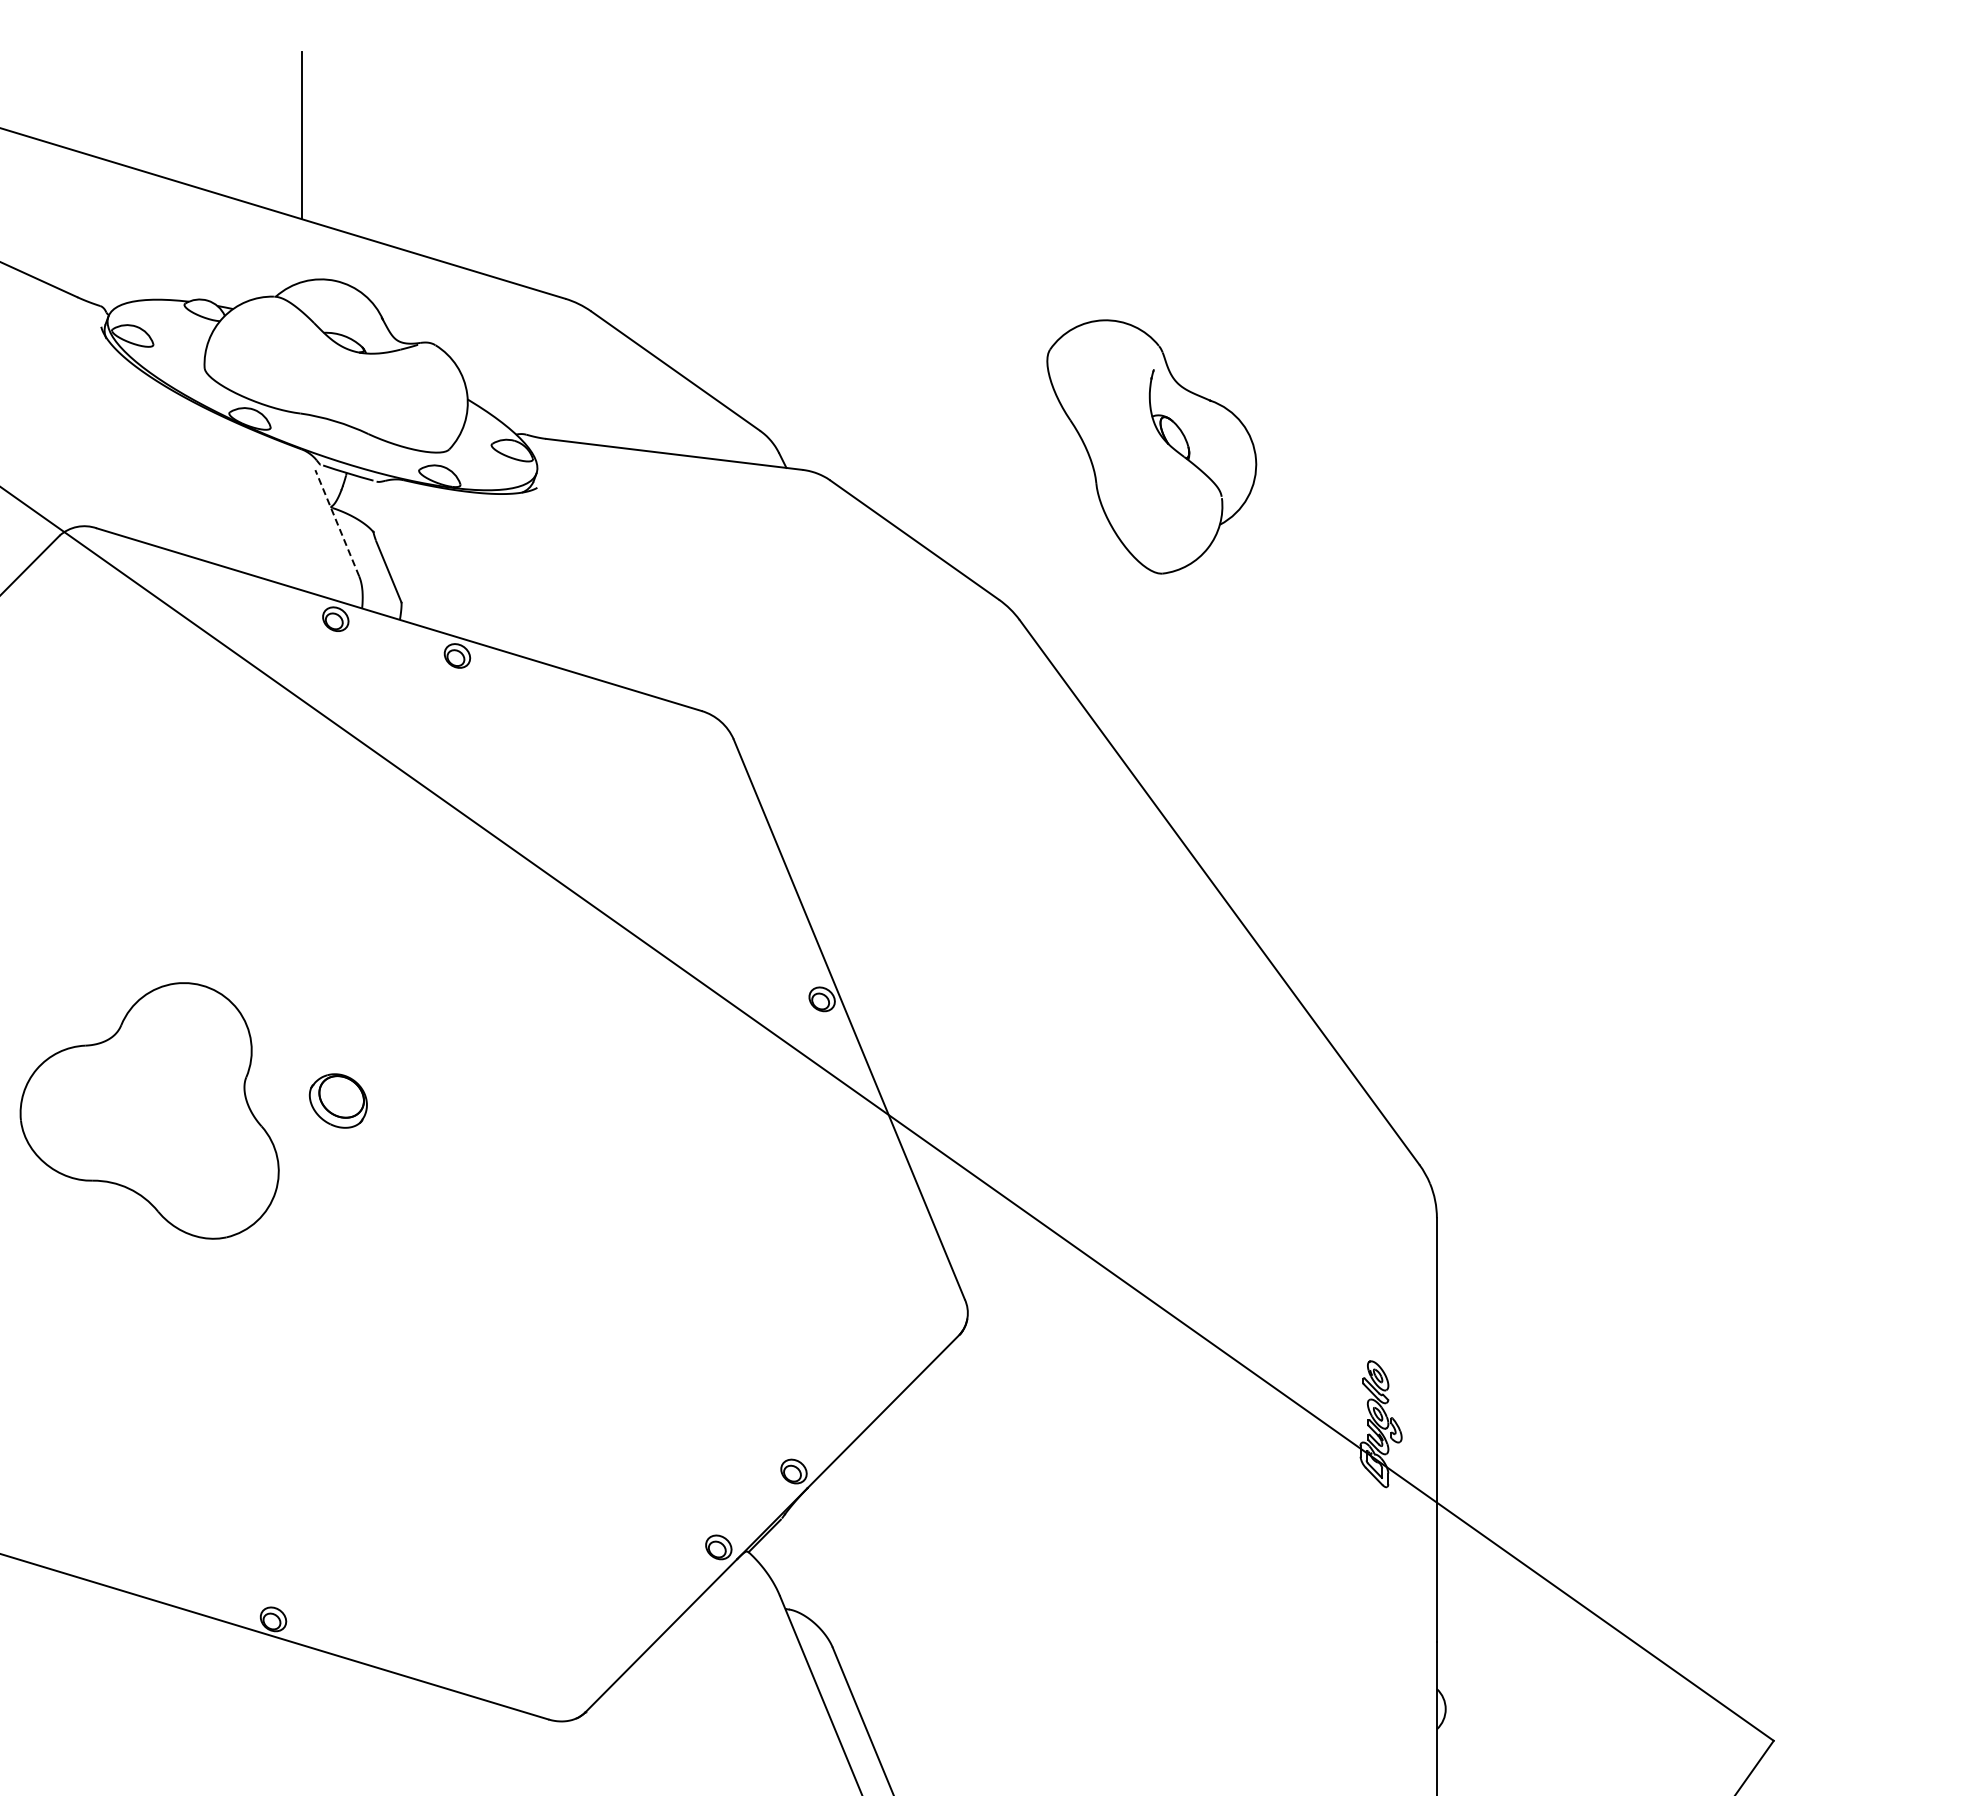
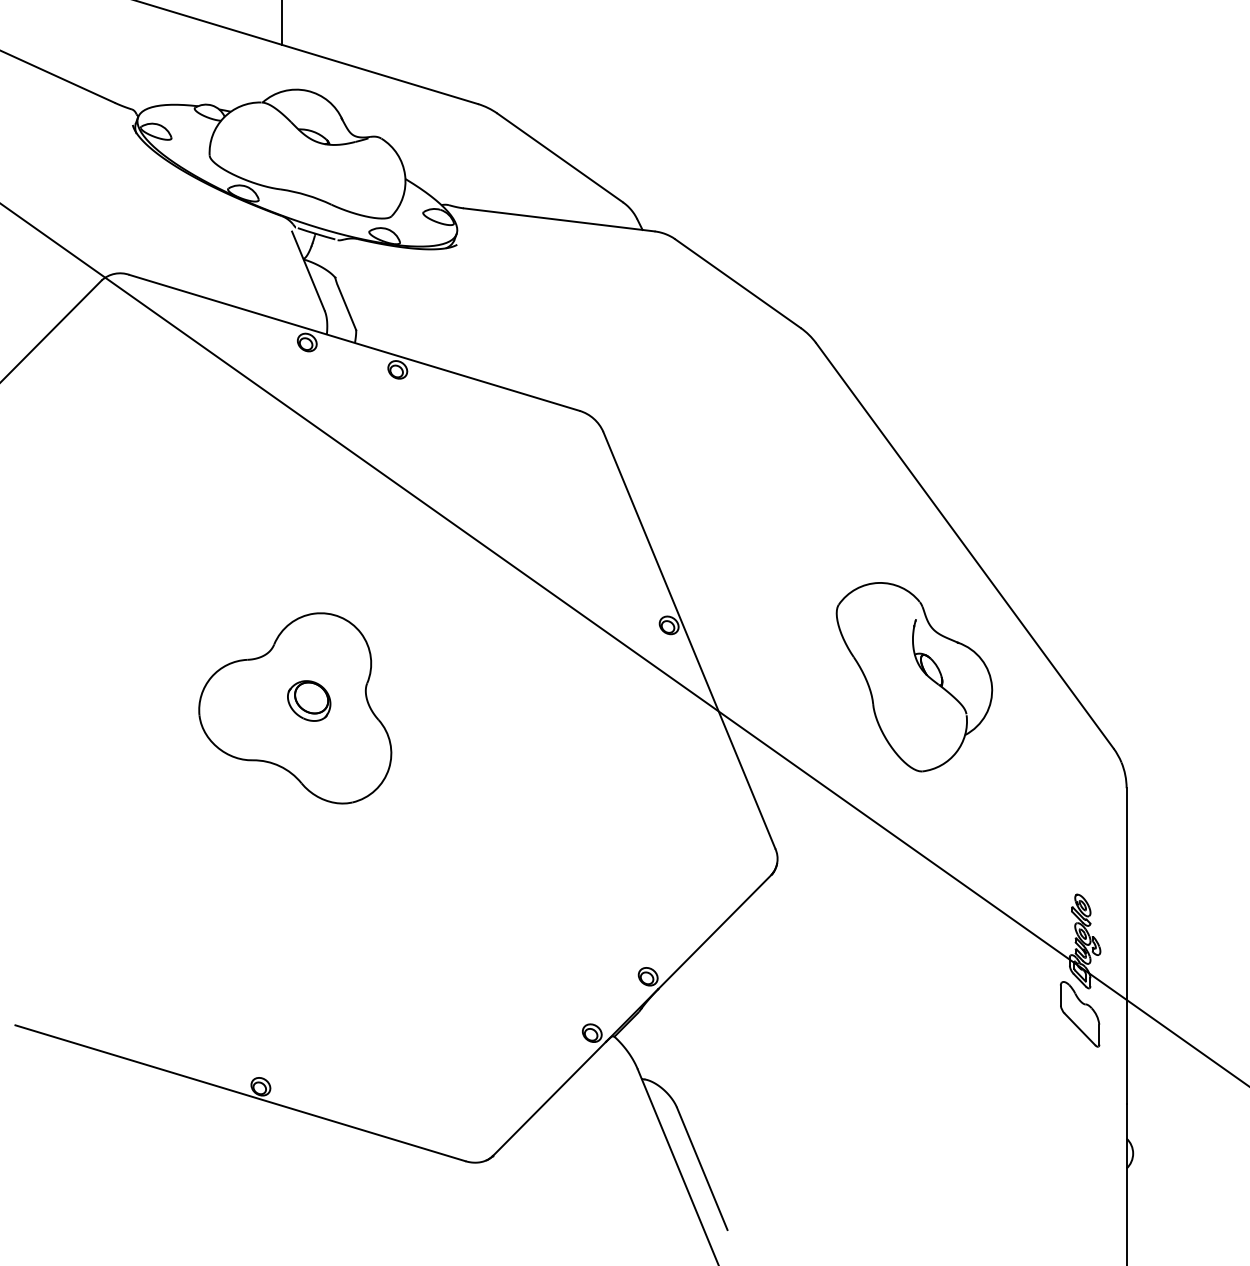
part: (1151, 446) -> (914, 676), moved
line: (337, 522) -> (308, 270), dashed -> solid
part: (149, 1110) -> (295, 708), moved
part: (1374, 1521) -> (1080, 1013), added

